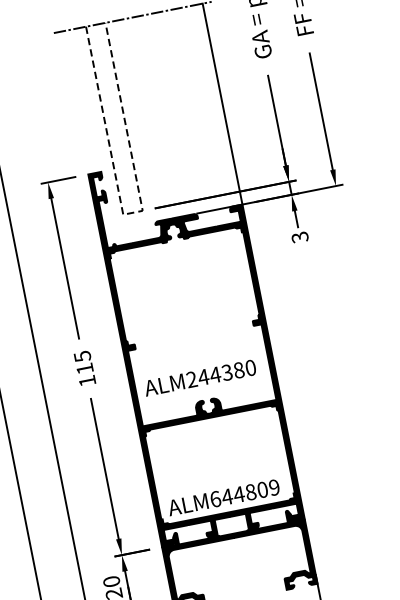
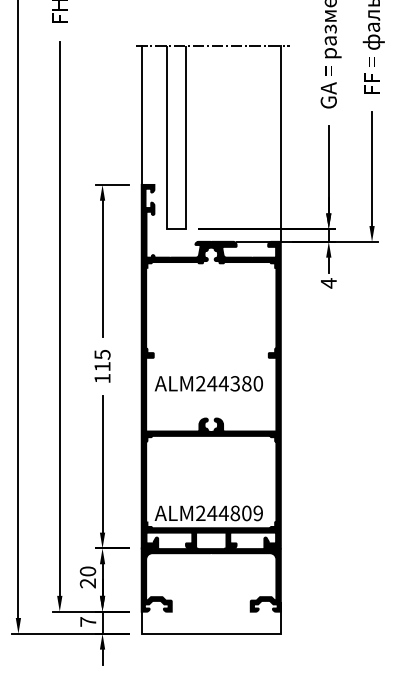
line: (73, 102) -> (141, 114), added
line: (134, 212) -> (177, 229), dashed -> solid
text: (299, 237) -> (328, 283), 3 -> 4
text: (199, 377) -> (208, 383), moved
text: (215, 499) -> (200, 513), ALM6 -> ALM2

